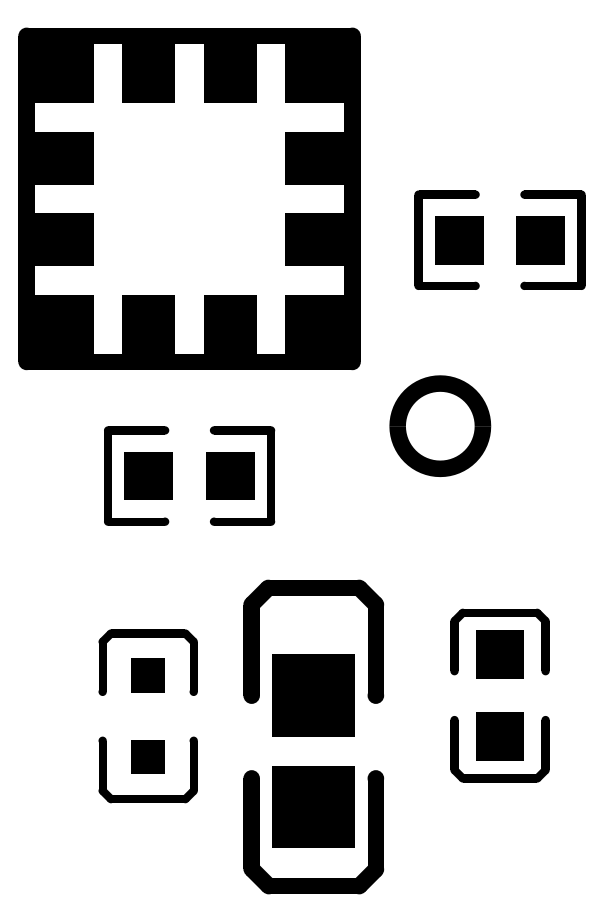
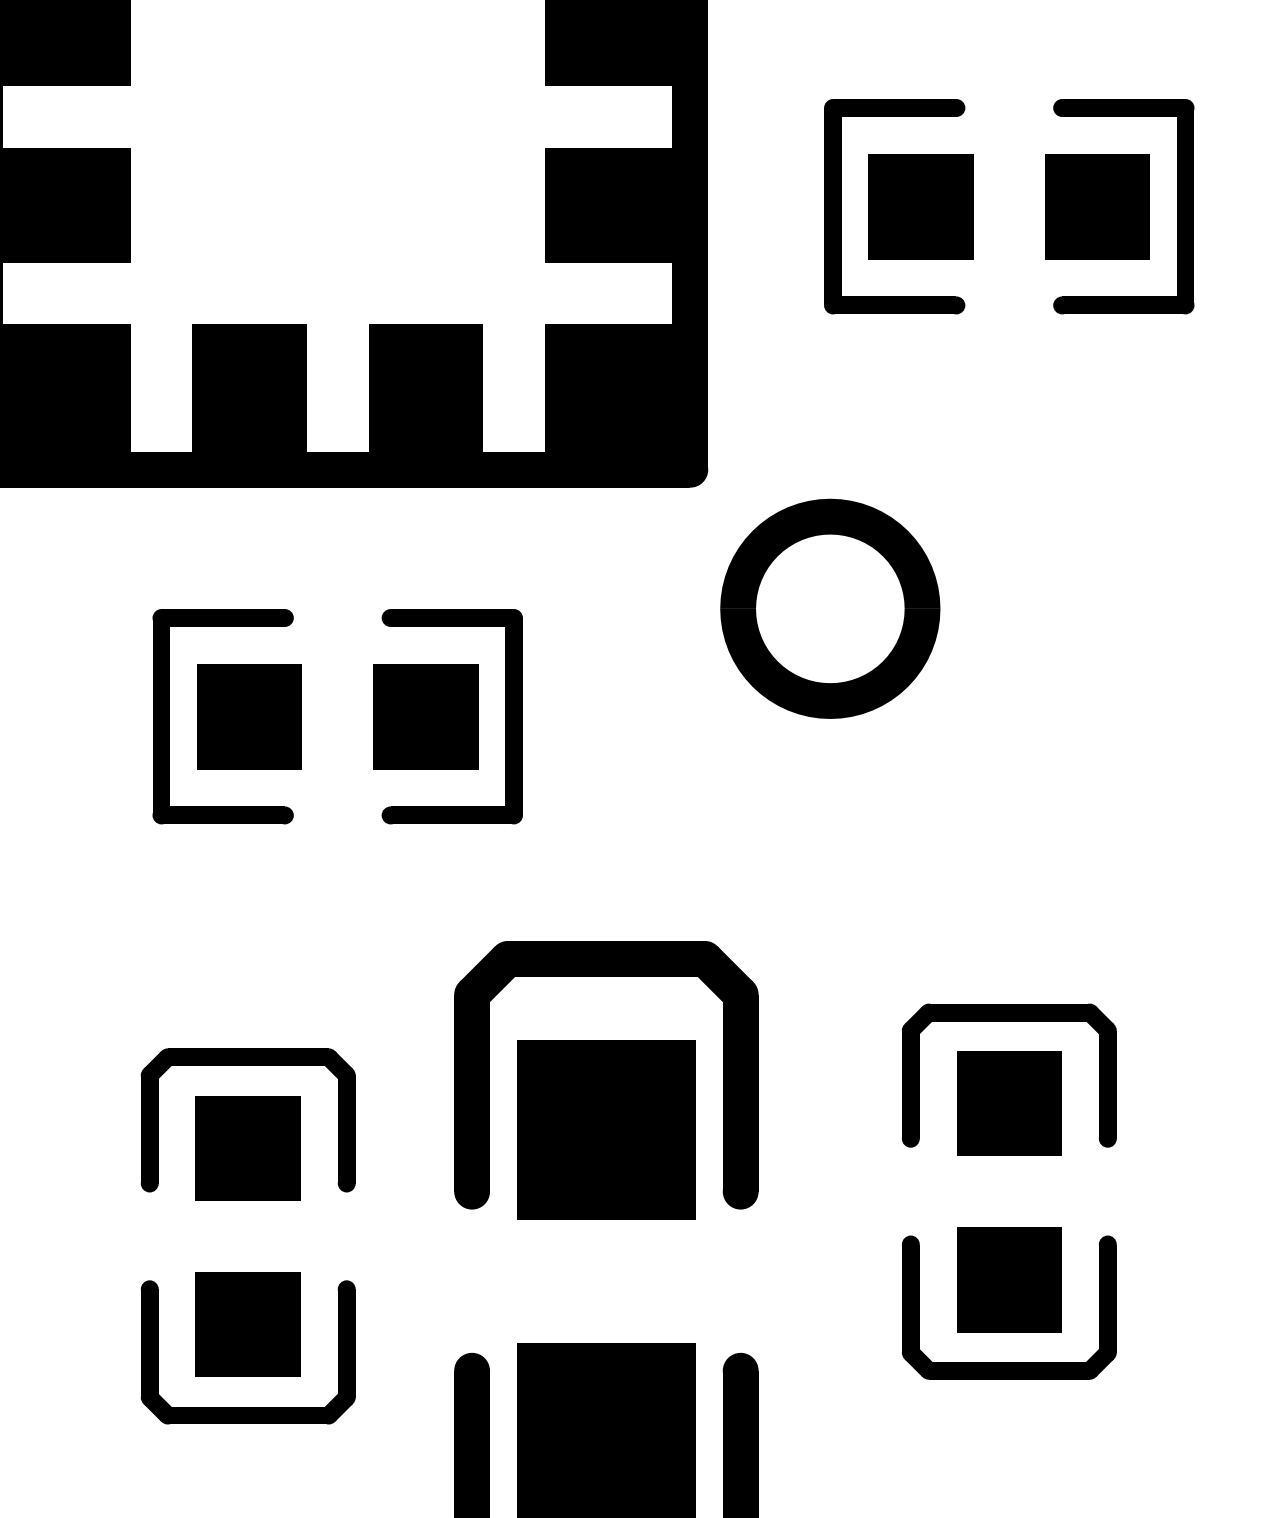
part: (440, 425) -> (830, 607), moved
part: (148, 675) -> (248, 1148), size x1.43
part: (313, 695) -> (605, 1130), moved
part: (148, 756) -> (248, 1323), size x1.43

